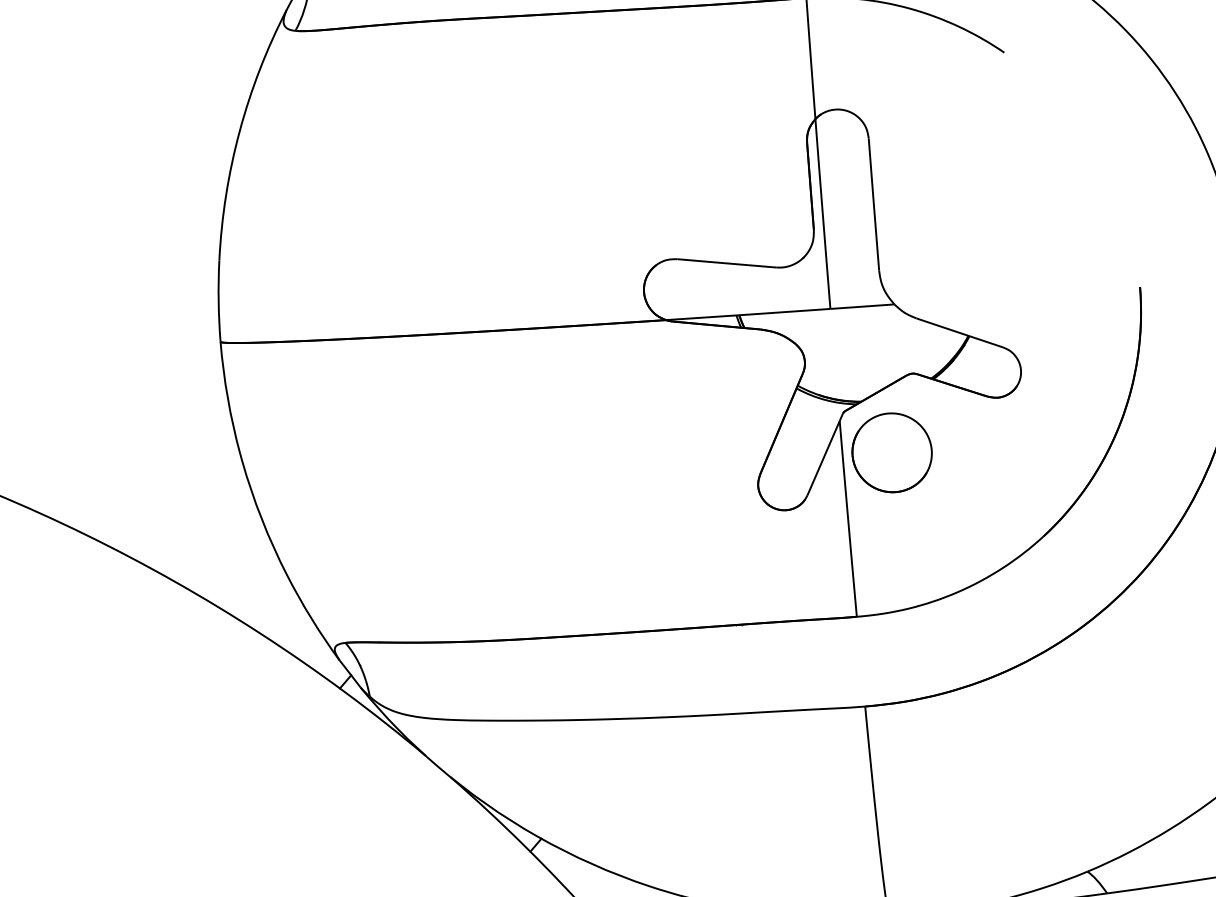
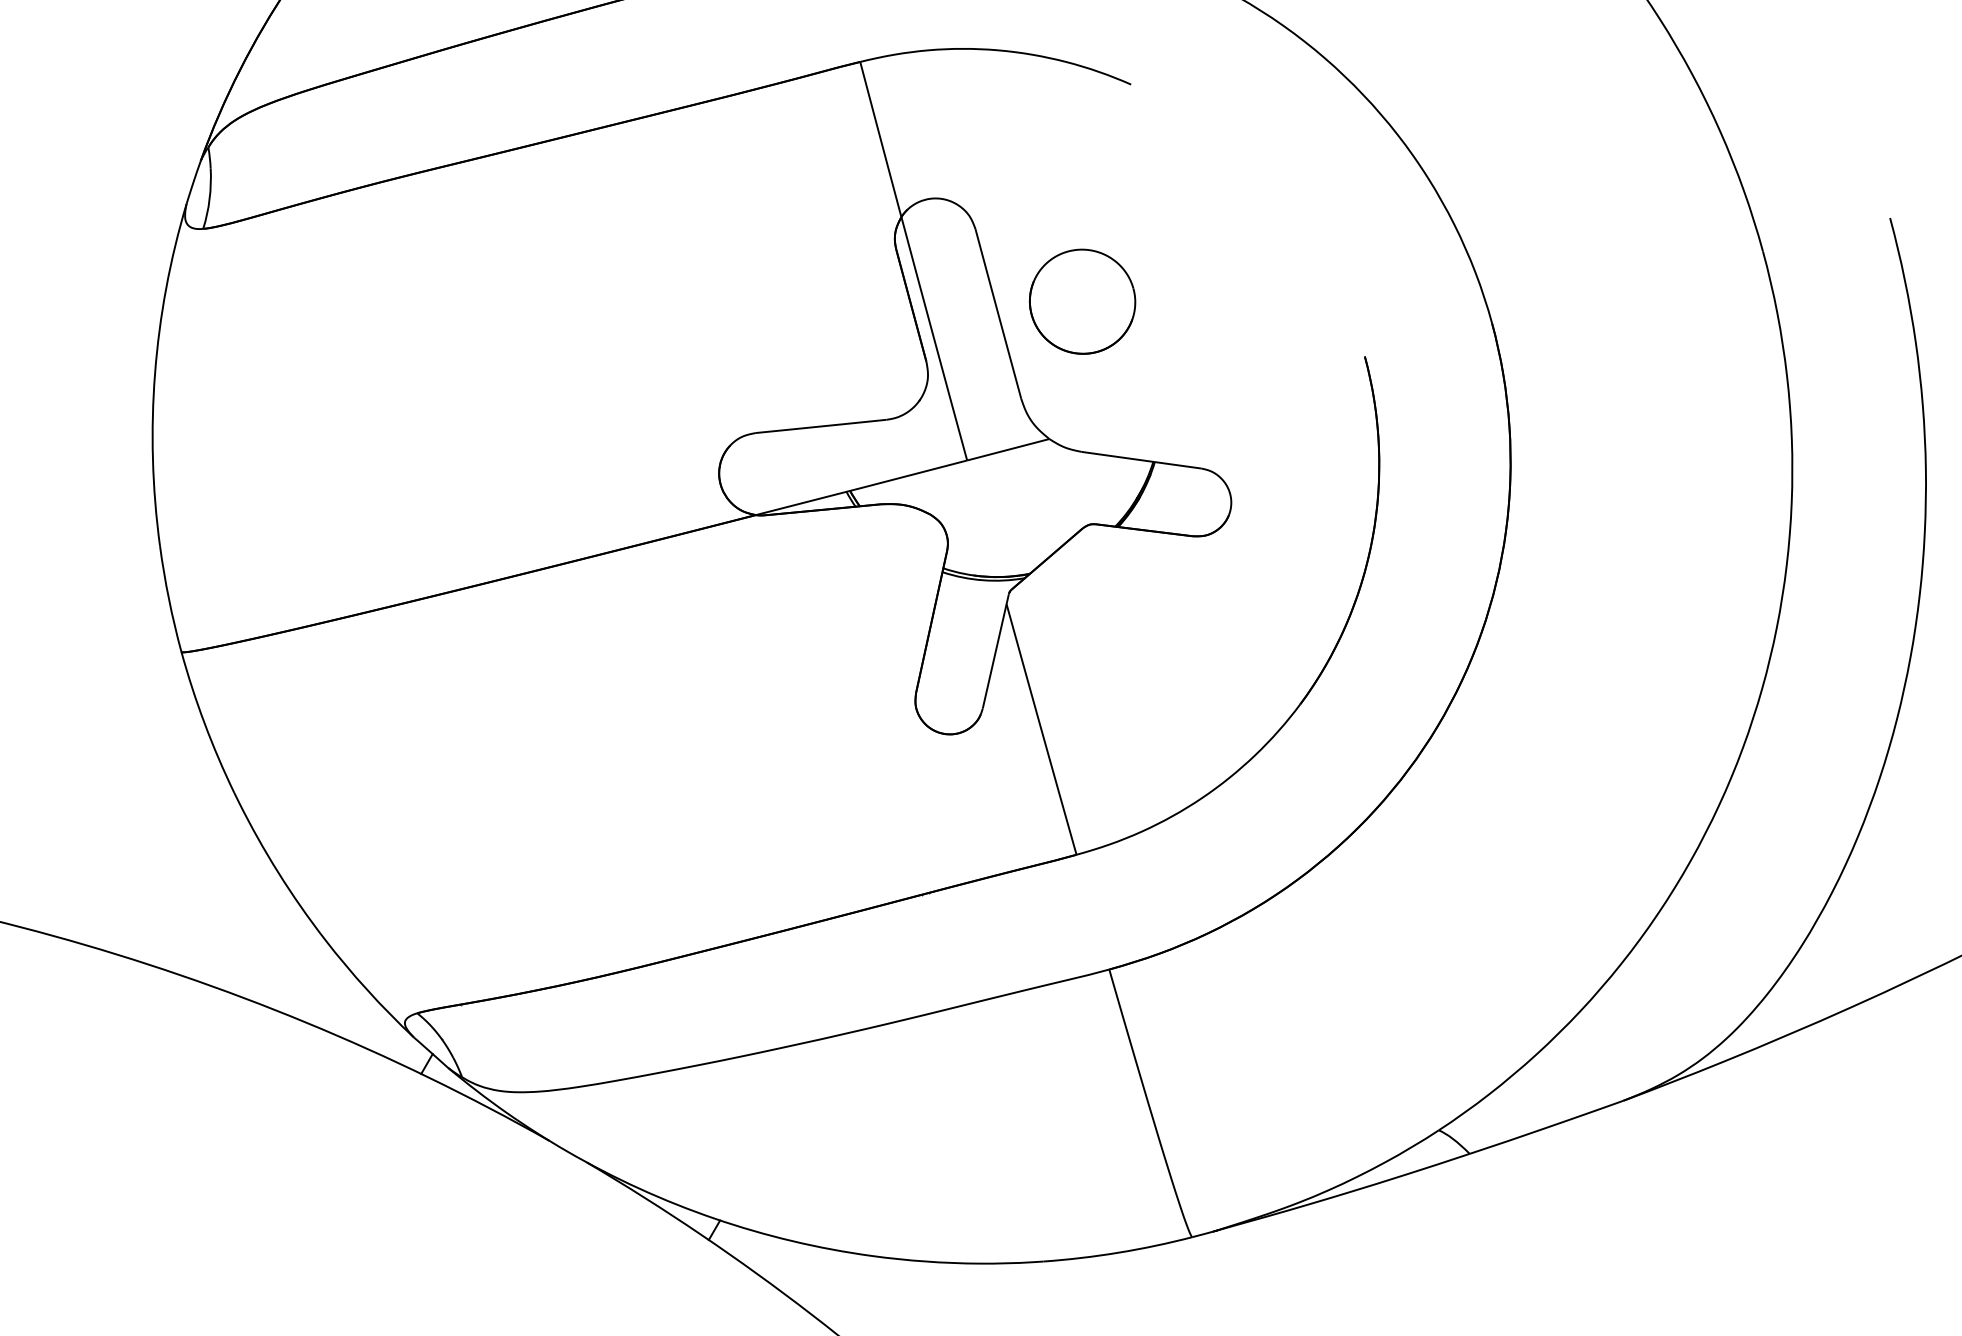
part: (892, 452) -> (1082, 301), moved

